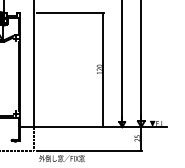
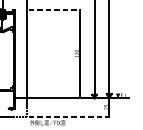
line: (70, 13) -> (54, 10), solid -> dashed
line: (89, 150) -> (69, 116), solid -> dashed

